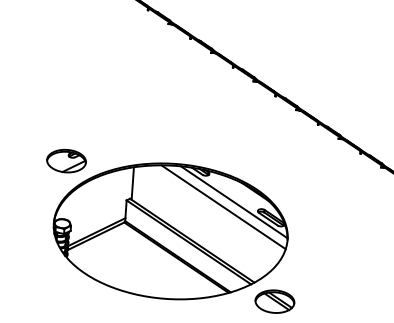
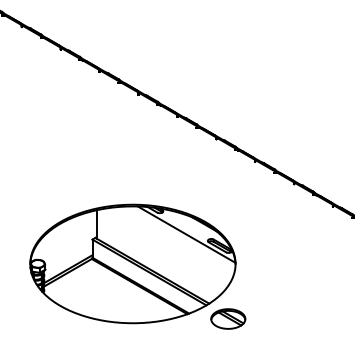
part: (66, 160) -> (37, 208), removed
line: (223, 207) -> (177, 239), removed

